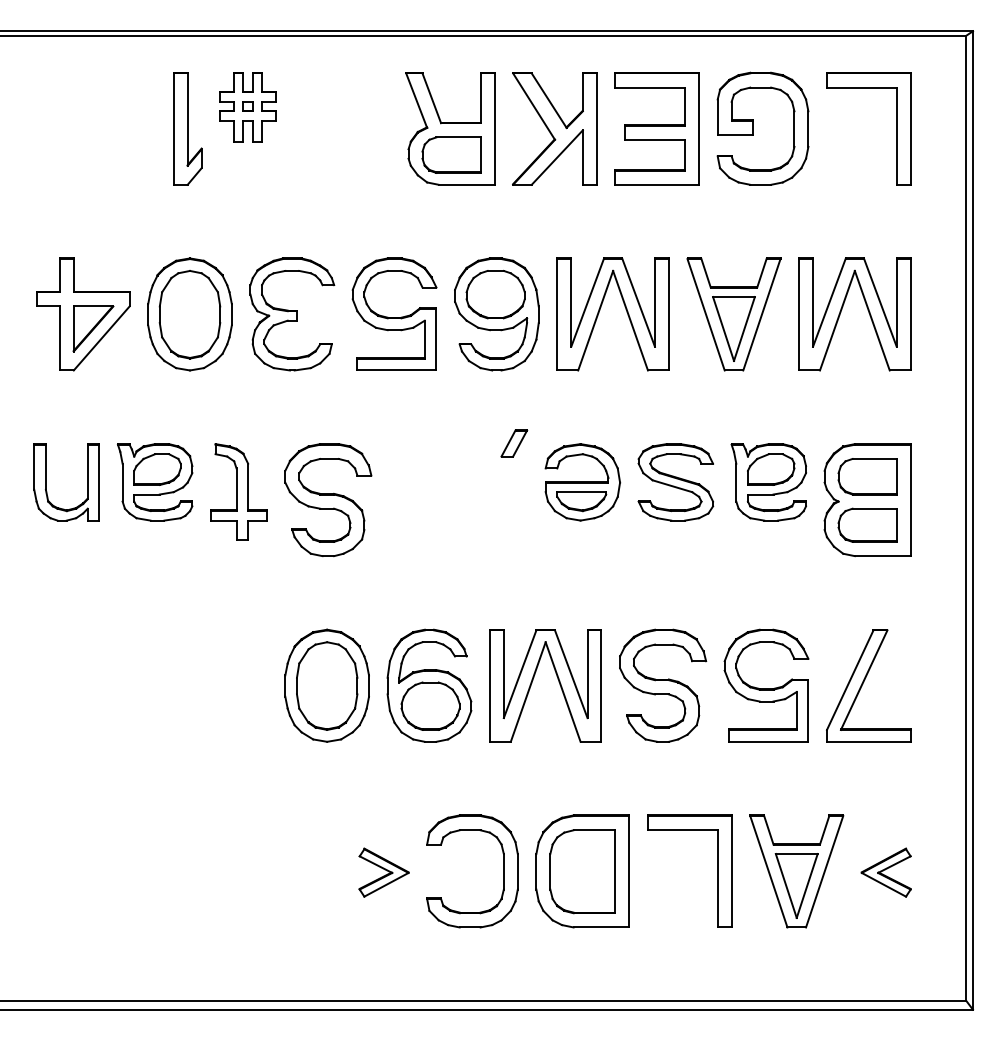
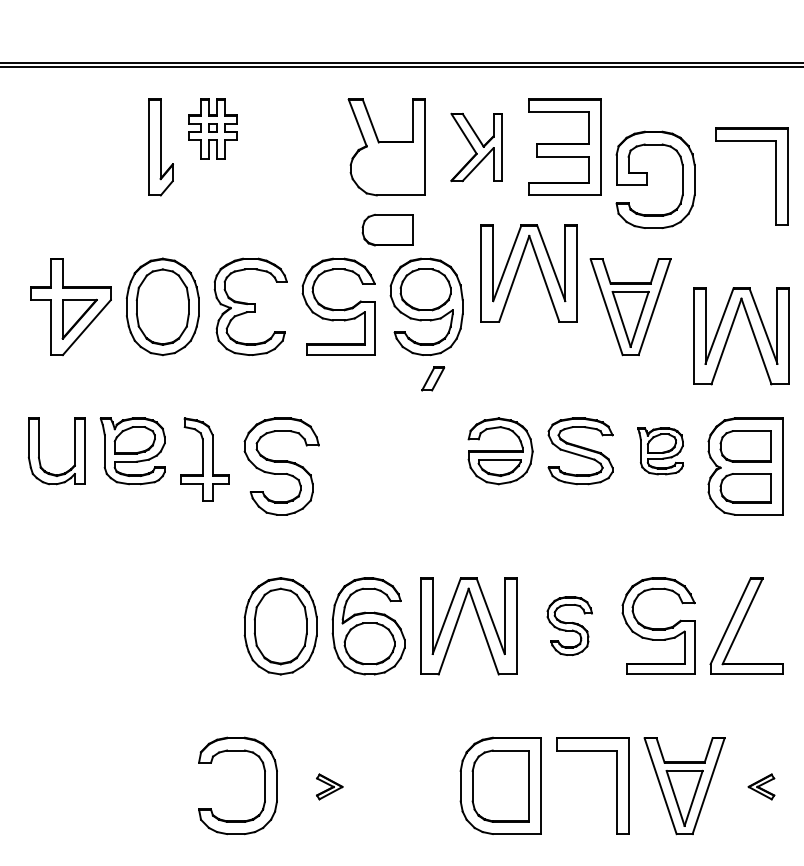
part: (554, 128) -> (476, 146), size x0.7
part: (753, 128) -> (647, 179), moved
part: (896, 128) -> (775, 176), moved
part: (451, 154) -> (387, 229), moved
part: (842, 309) -> (730, 331), moved
part: (600, 310) -> (518, 269), moved
part: (514, 443) -> (433, 379), moved
part: (768, 482) -> (660, 451), size x0.7
part: (663, 685) -> (570, 626), size x0.6
part: (503, 871) -> (264, 785), moved
part: (383, 872) -> (329, 786), size x0.6
part: (885, 872) -> (760, 786), size x0.6

